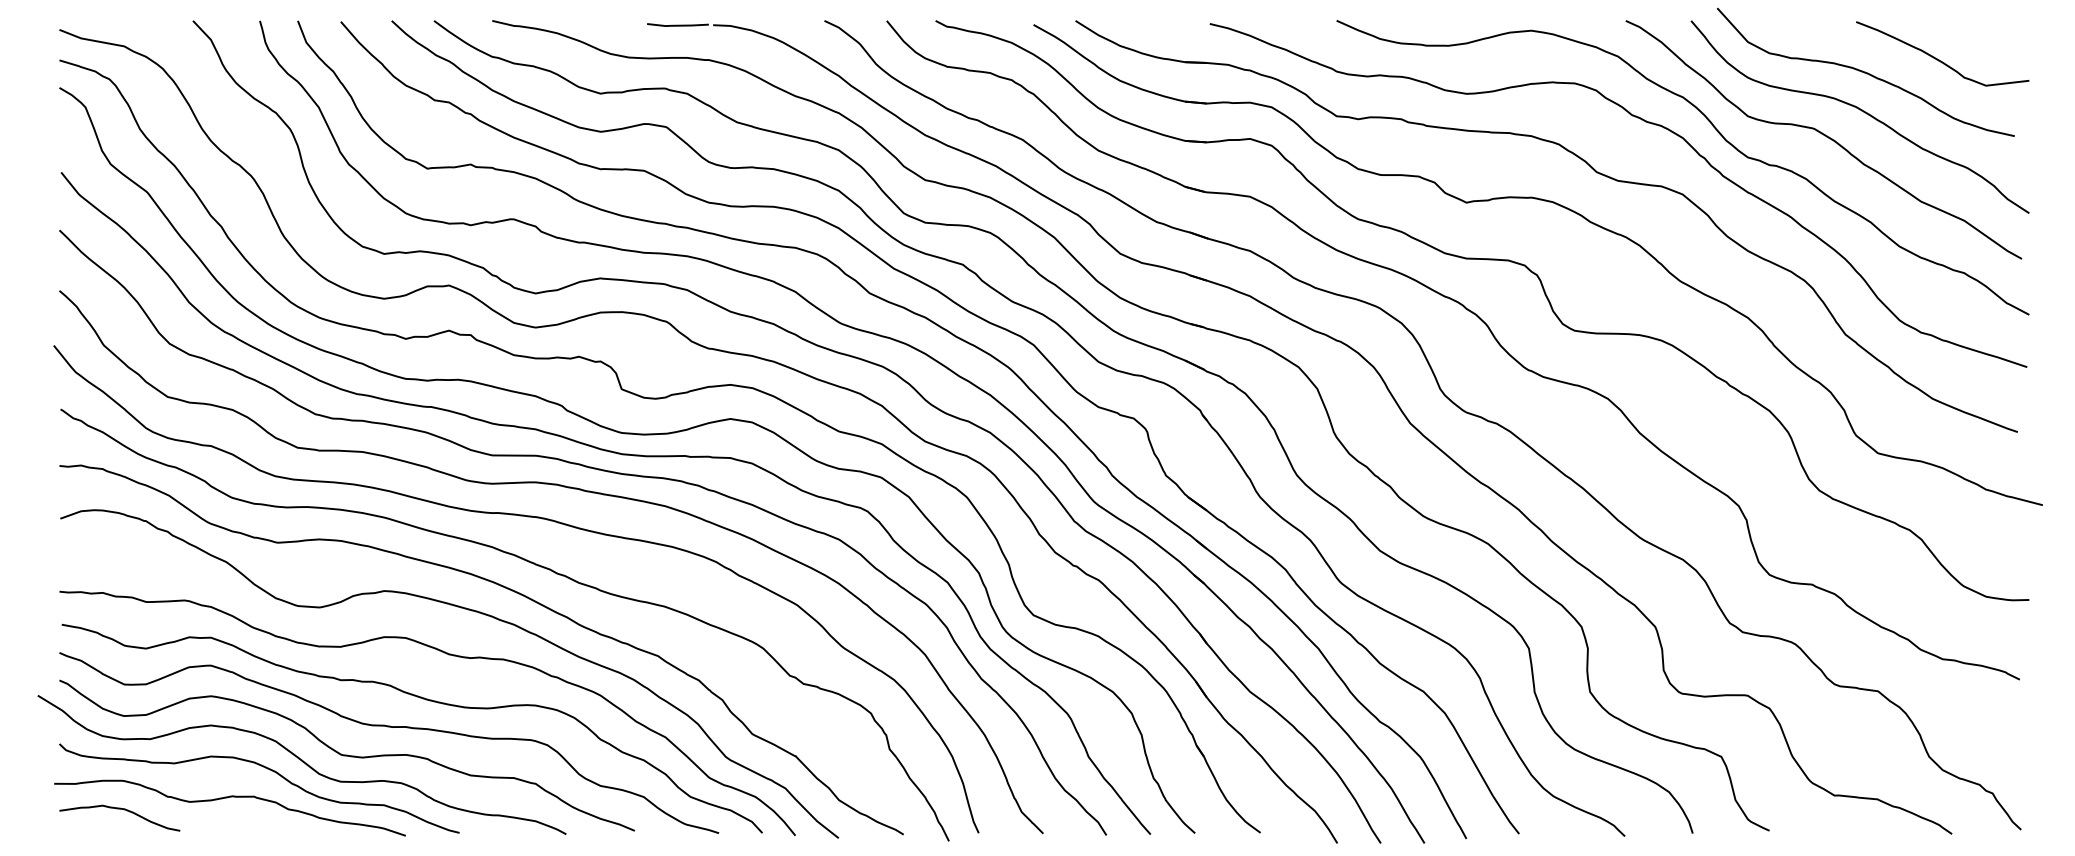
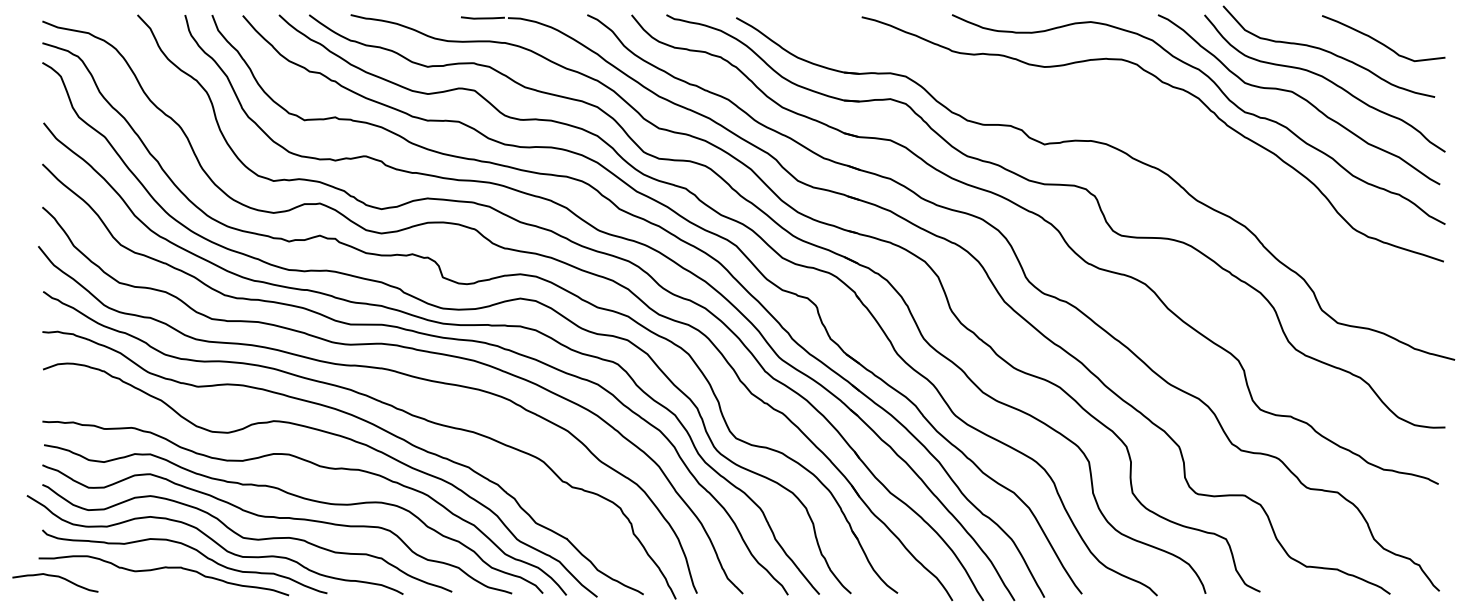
part: (1595, 173) -> (1136, 123), removed
curve: (121, 810) -> (56, 577), moved

